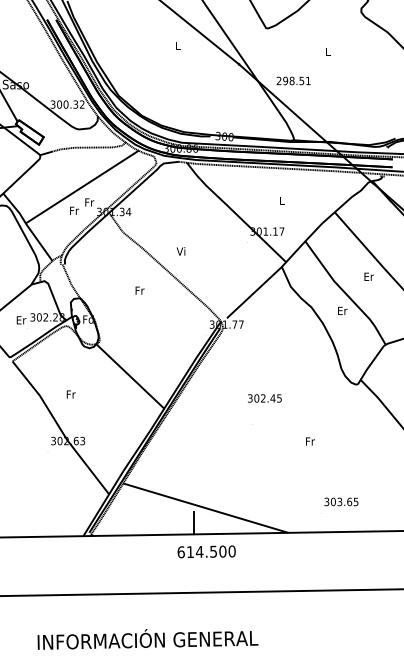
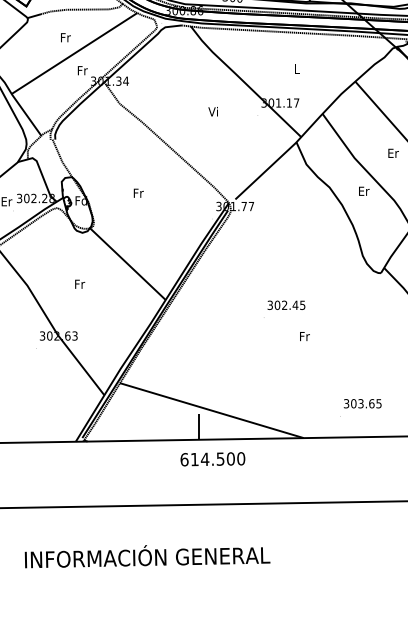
text: (74, 210) -> (65, 37), moved
text: (180, 251) -> (212, 111), moved
text: (139, 290) -> (138, 193), moved
text: (70, 394) -> (79, 284), moved
text: (264, 398) -> (286, 305), moved
text: (310, 441) -> (304, 336), moved

